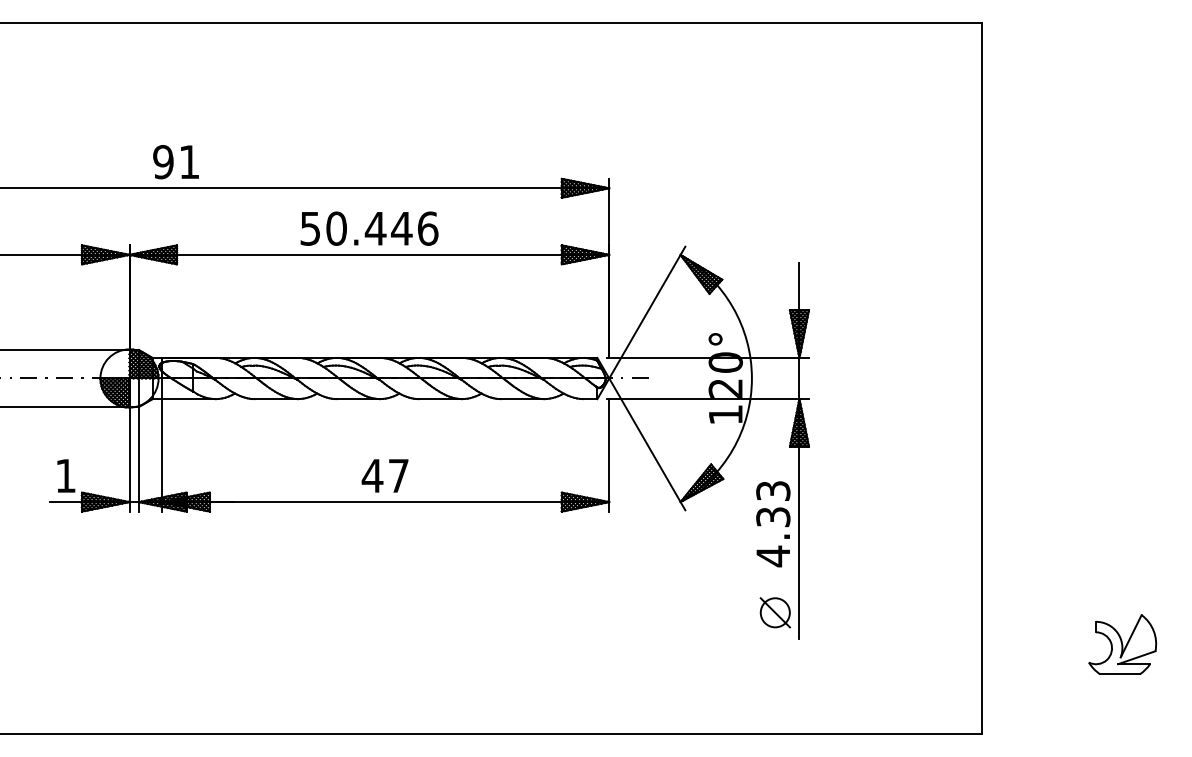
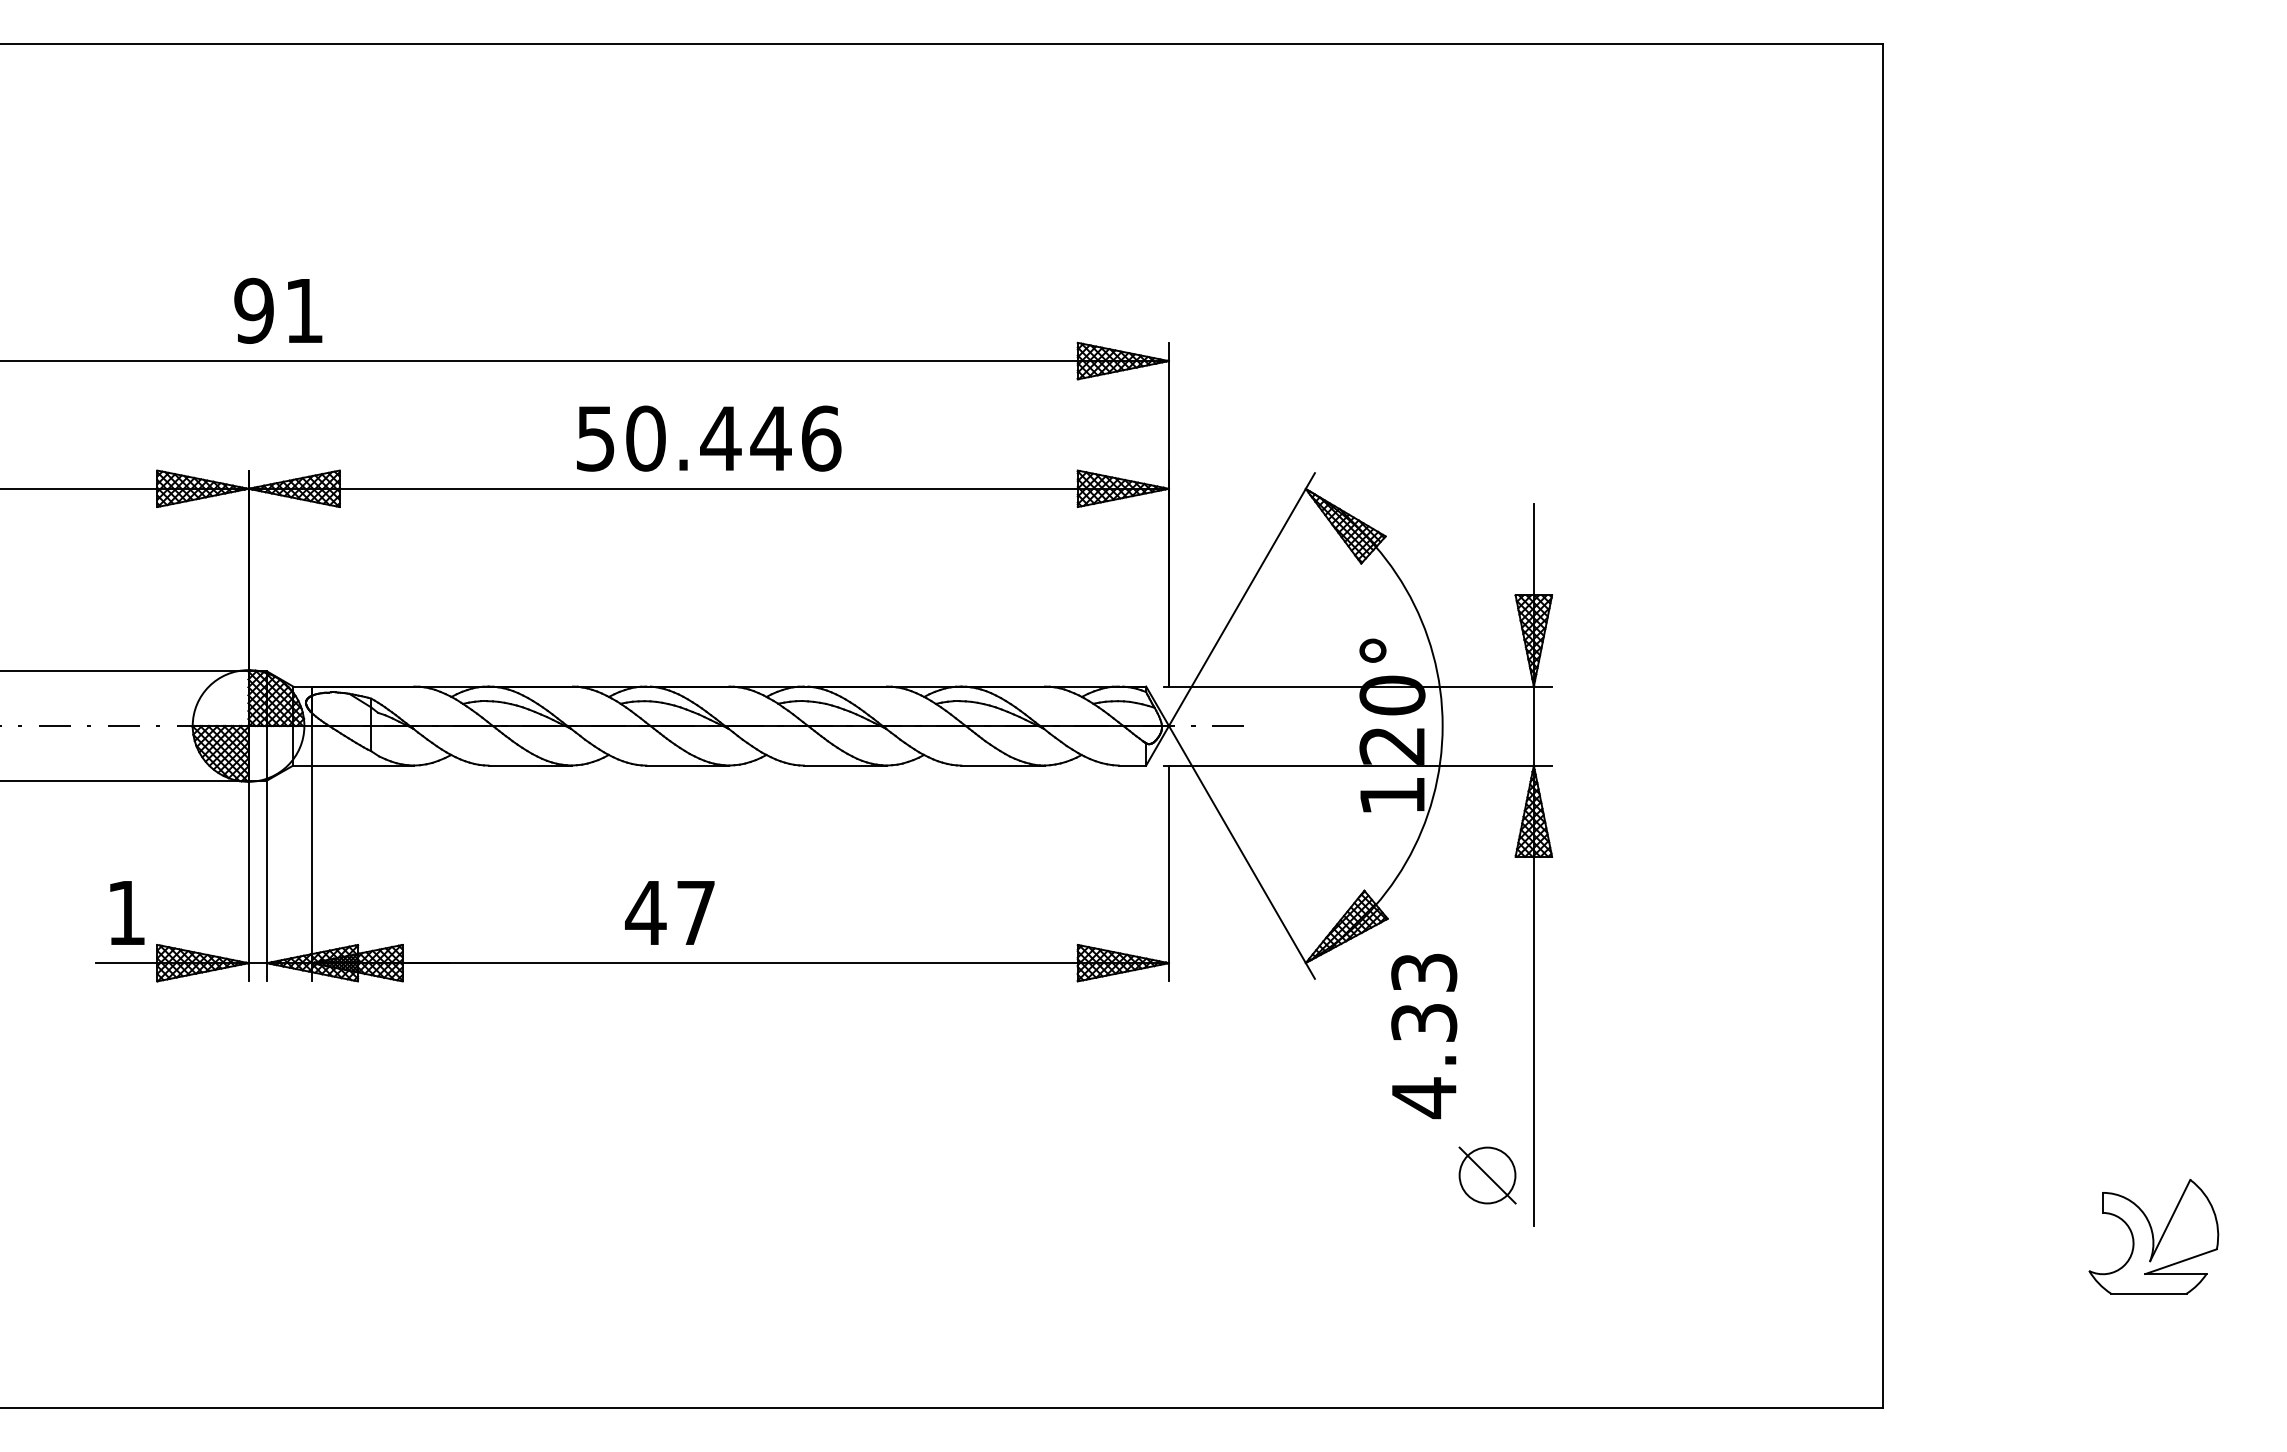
text: (175, 162) -> (277, 311), moved
text: (384, 475) -> (668, 912), moved
text: (773, 524) -> (1424, 1036), moved

